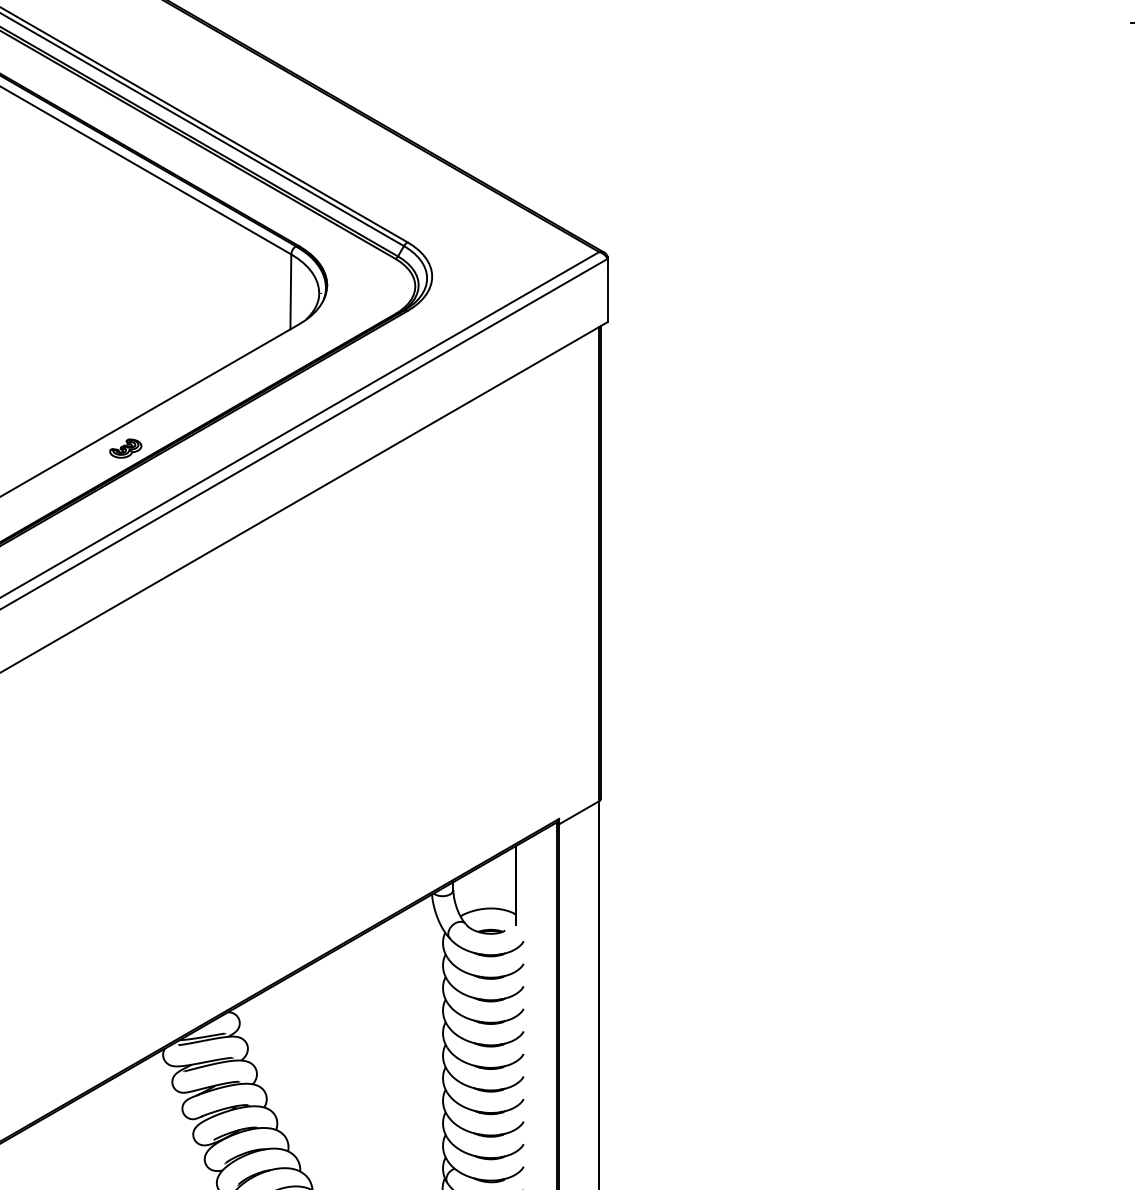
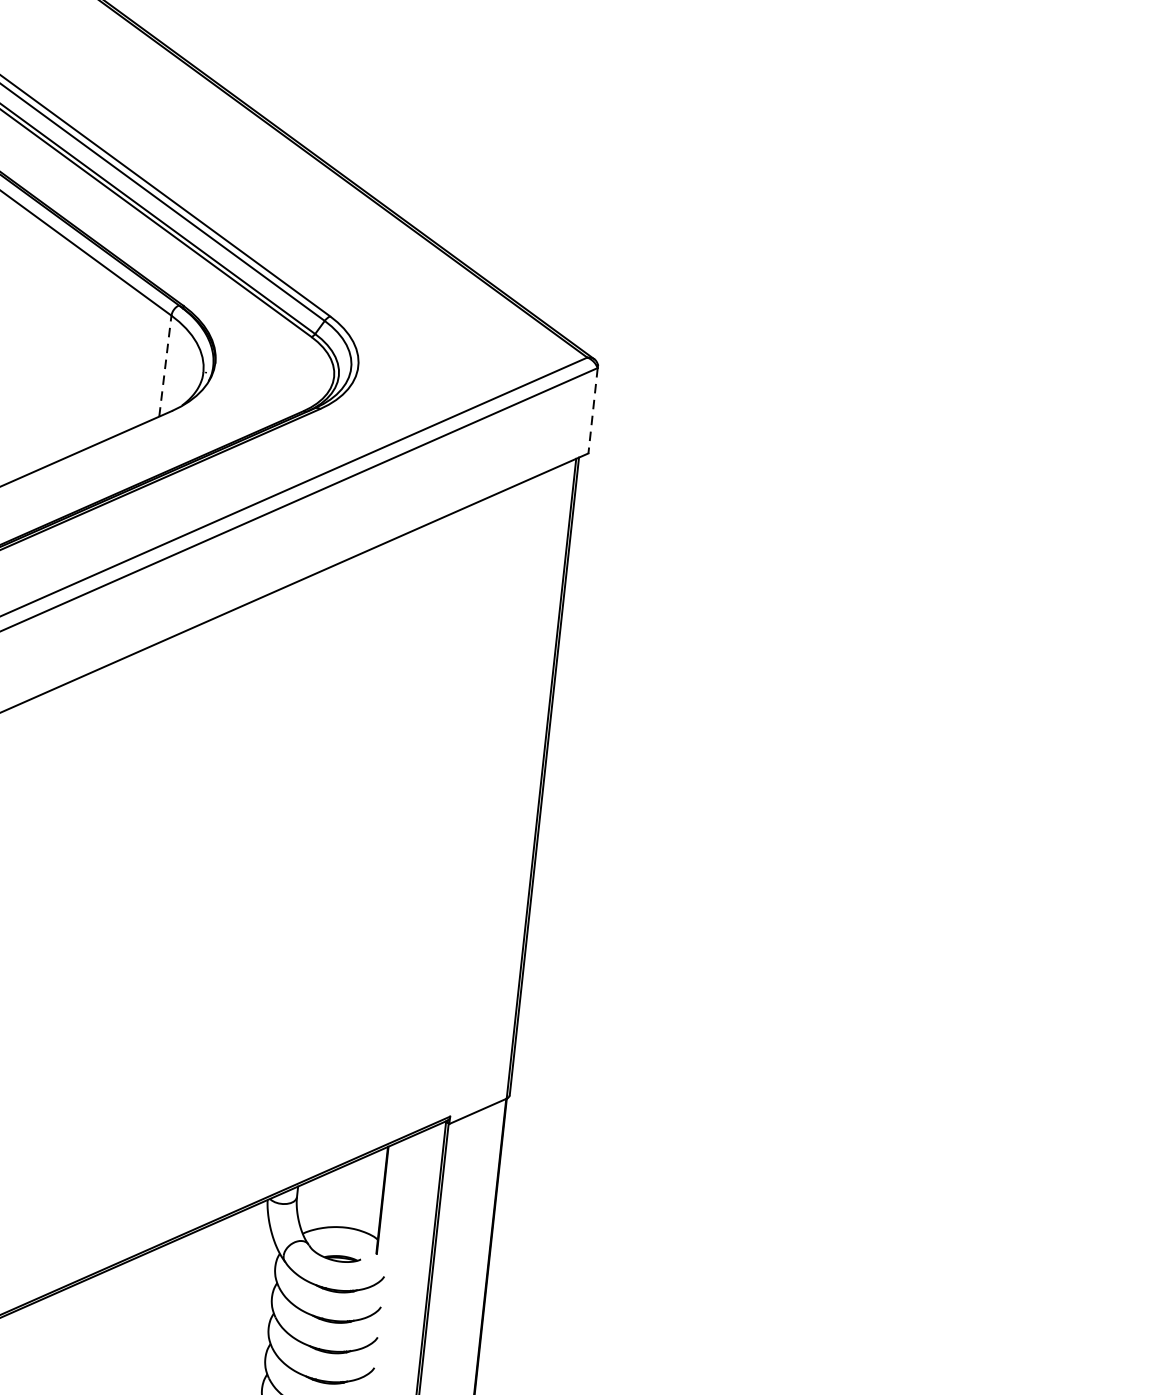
line: (607, 290) -> (592, 410), solid -> dashed
line: (290, 291) -> (164, 365), solid -> dashed

